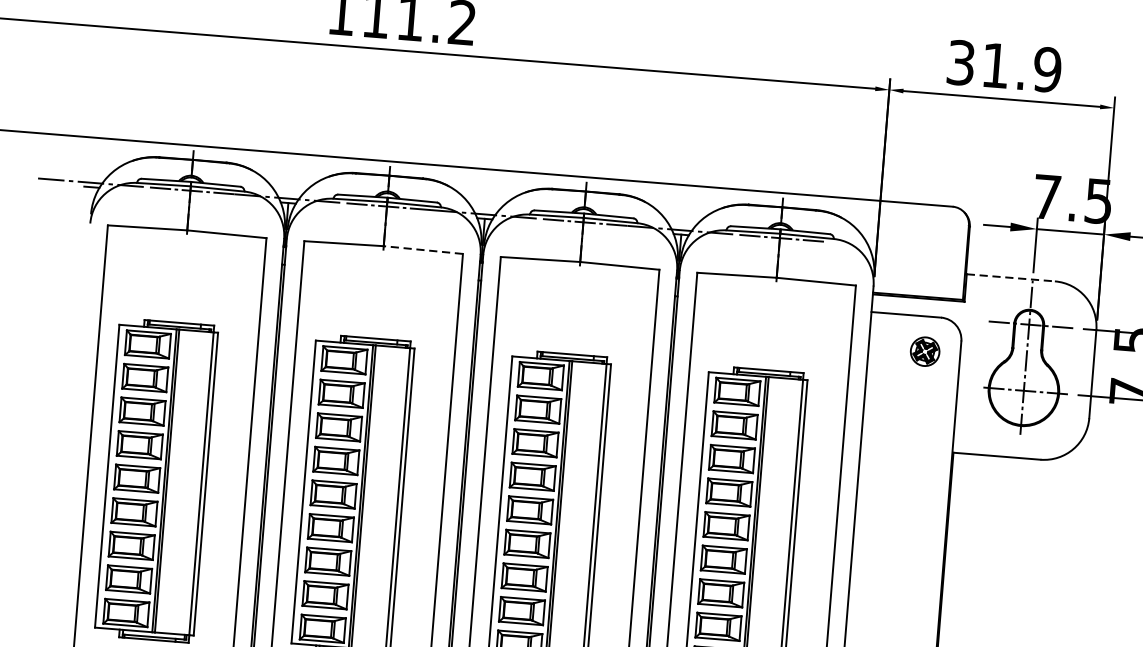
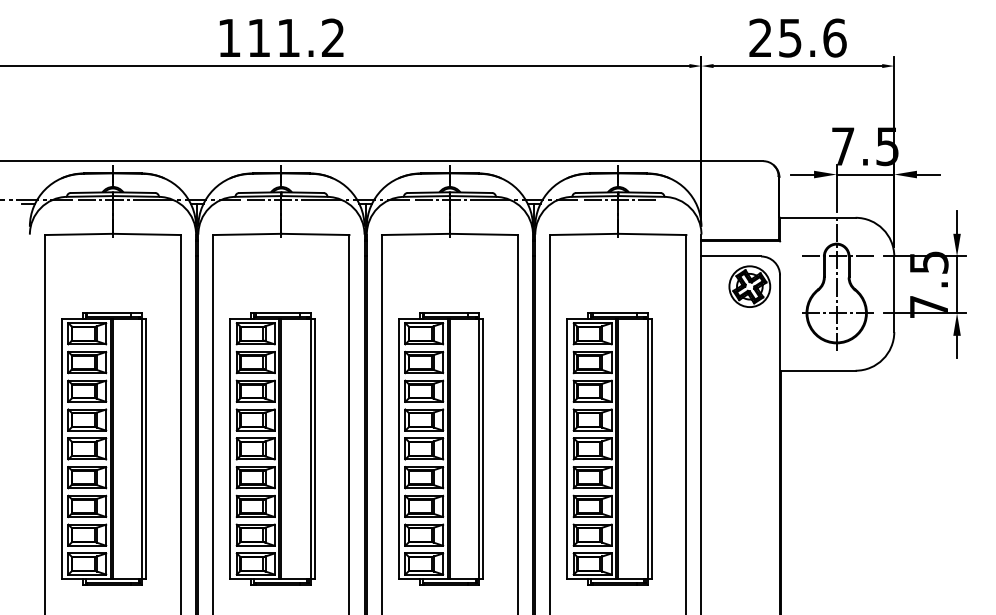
text: (1004, 65) -> (797, 37), 31.9 -> 25.6
line: (422, 250) -> (314, 234), dashed -> solid
line: (1010, 277) -> (817, 217), dashed -> solid
part: (924, 351) -> (749, 286), size x1.67

